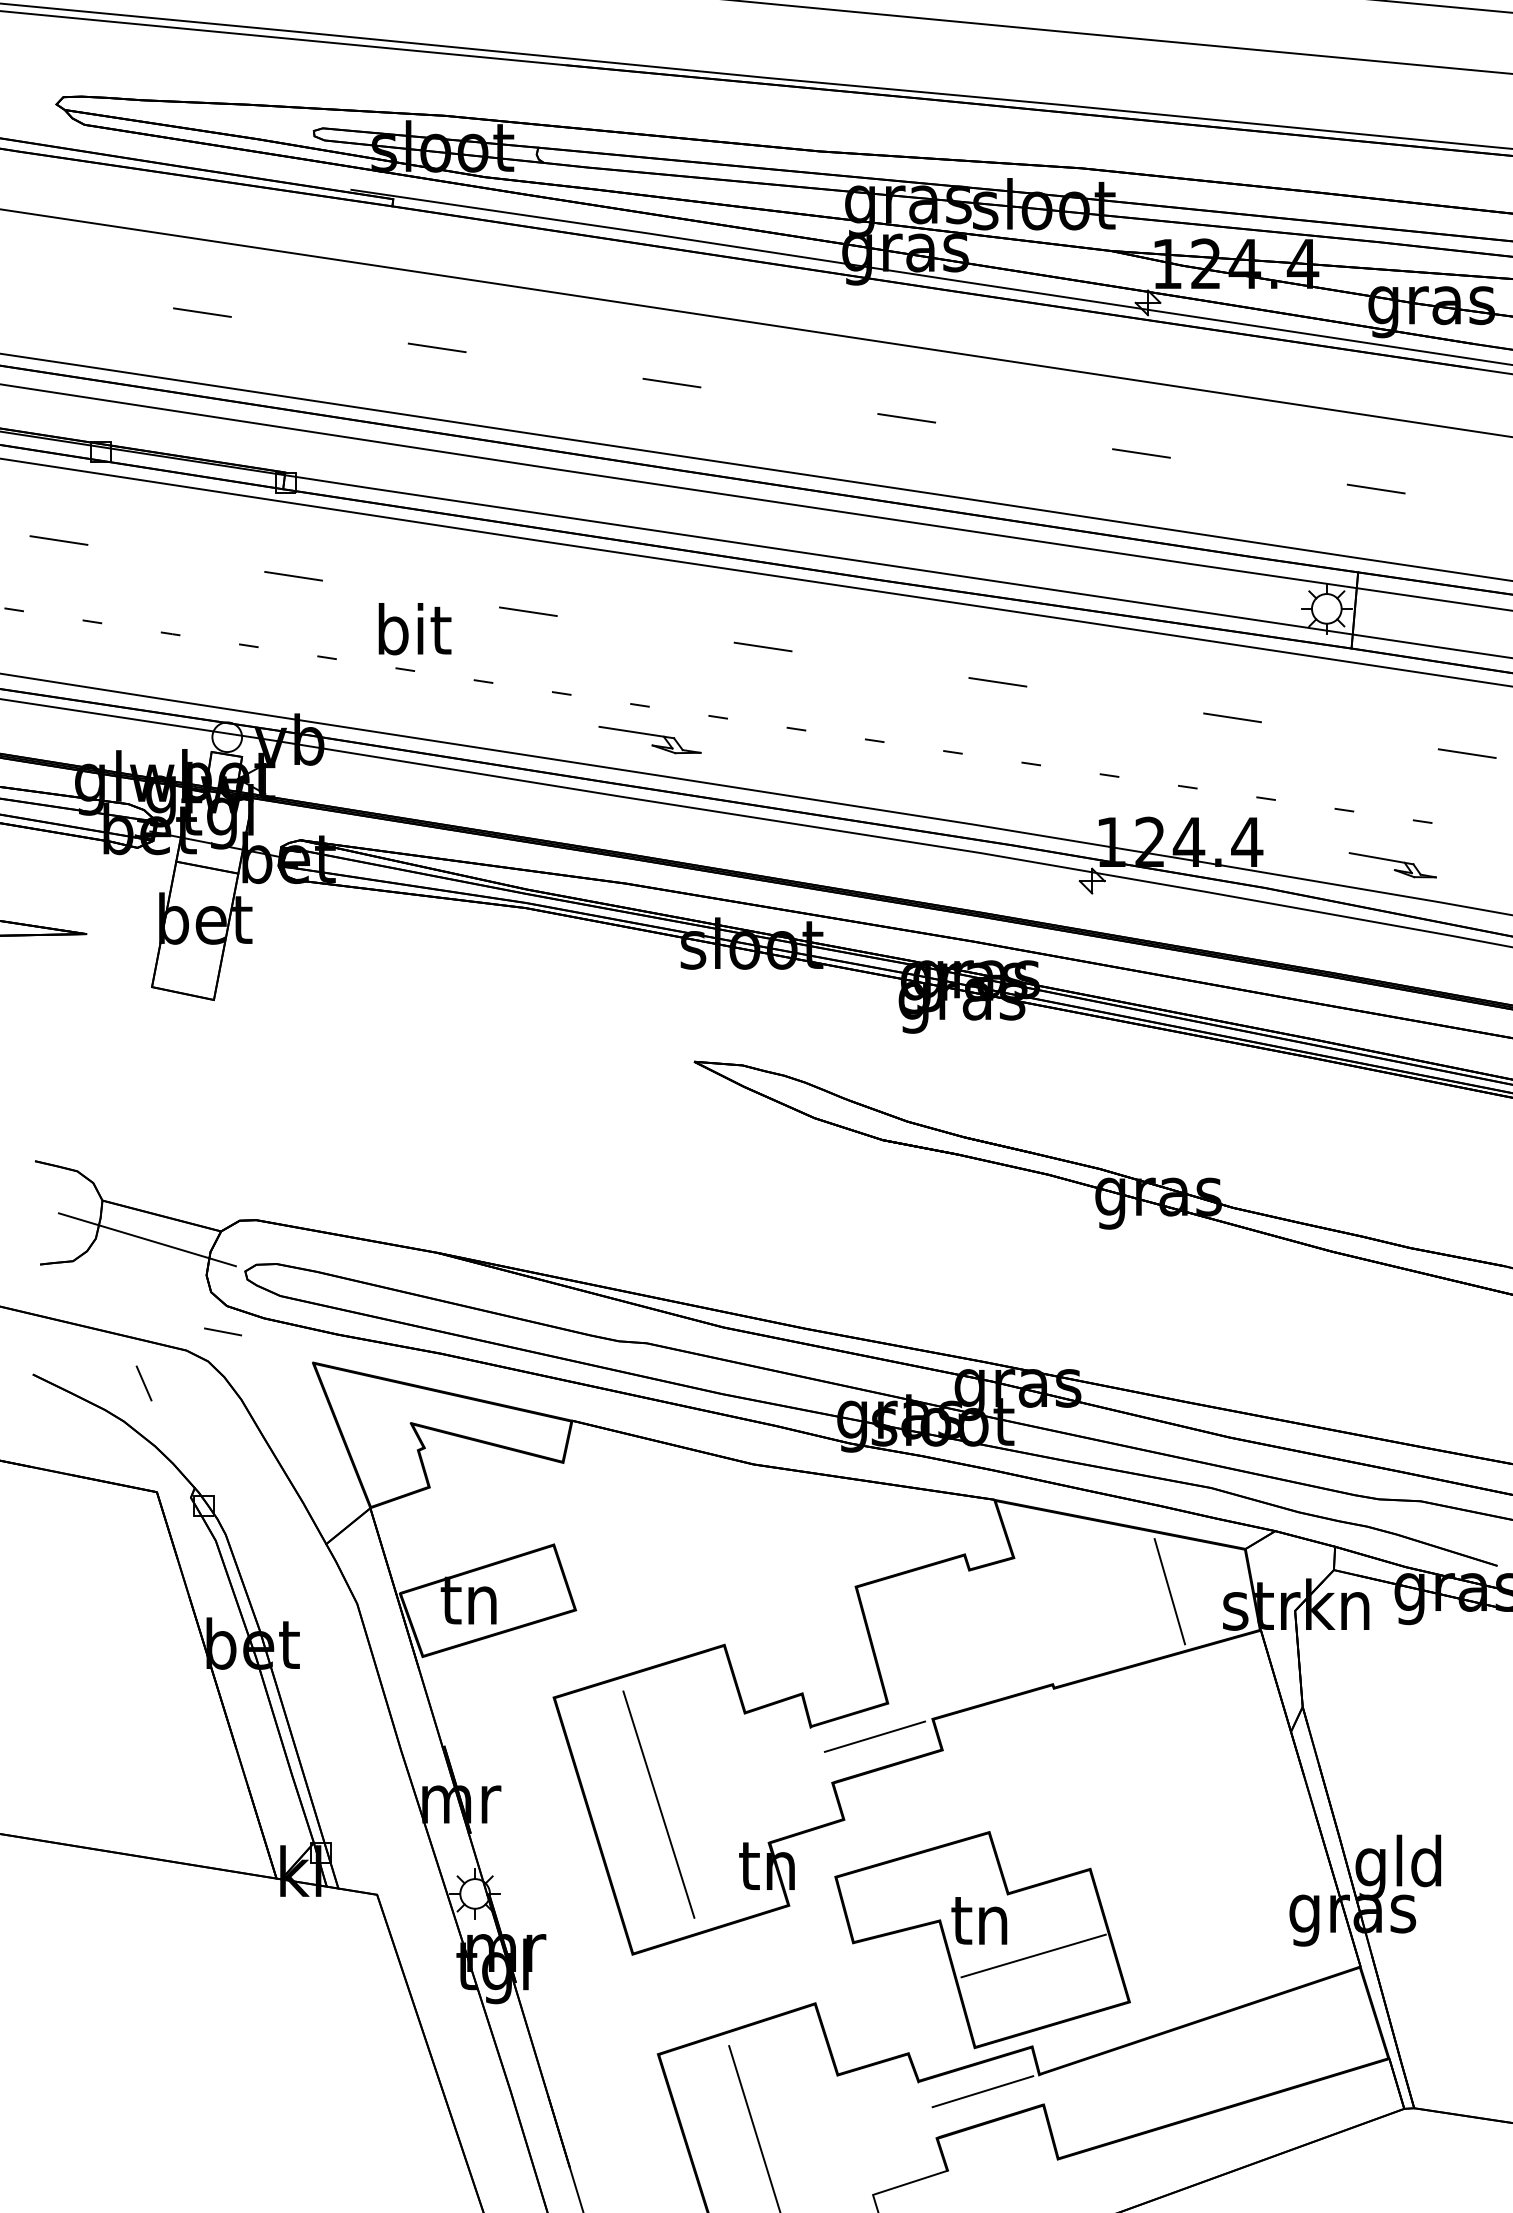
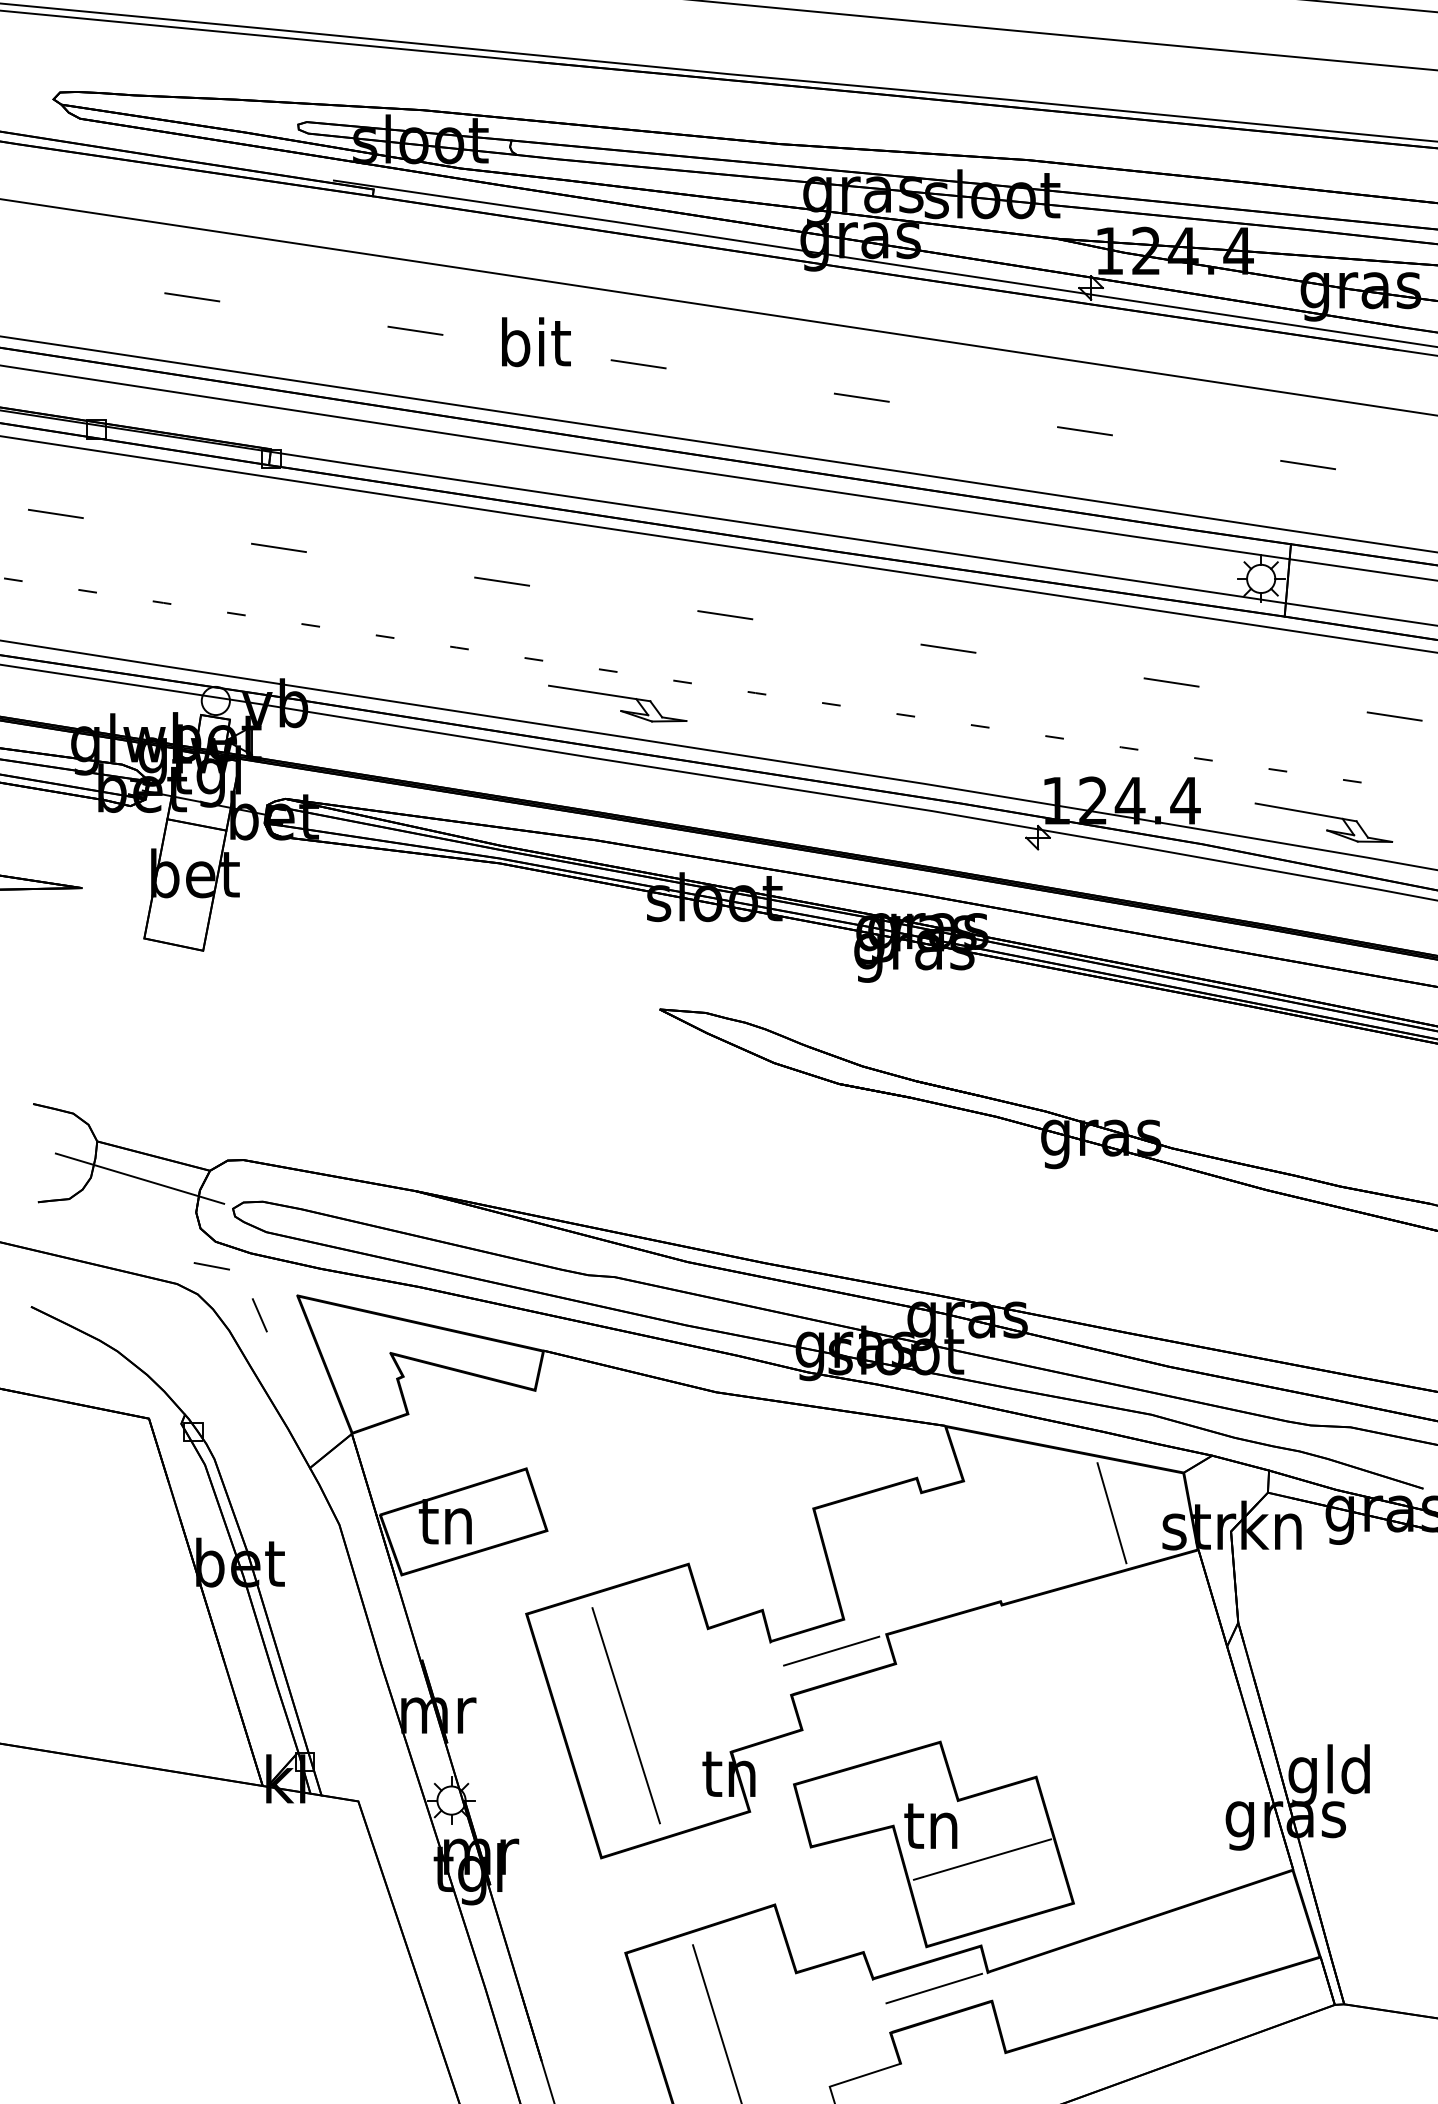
text: (415, 629) -> (536, 342), moved
part: (649, 739) -> (617, 703), size x1.43
part: (1392, 865) -> (1323, 822), size x1.67
line: (143, 1383) -> (259, 1315), moved

